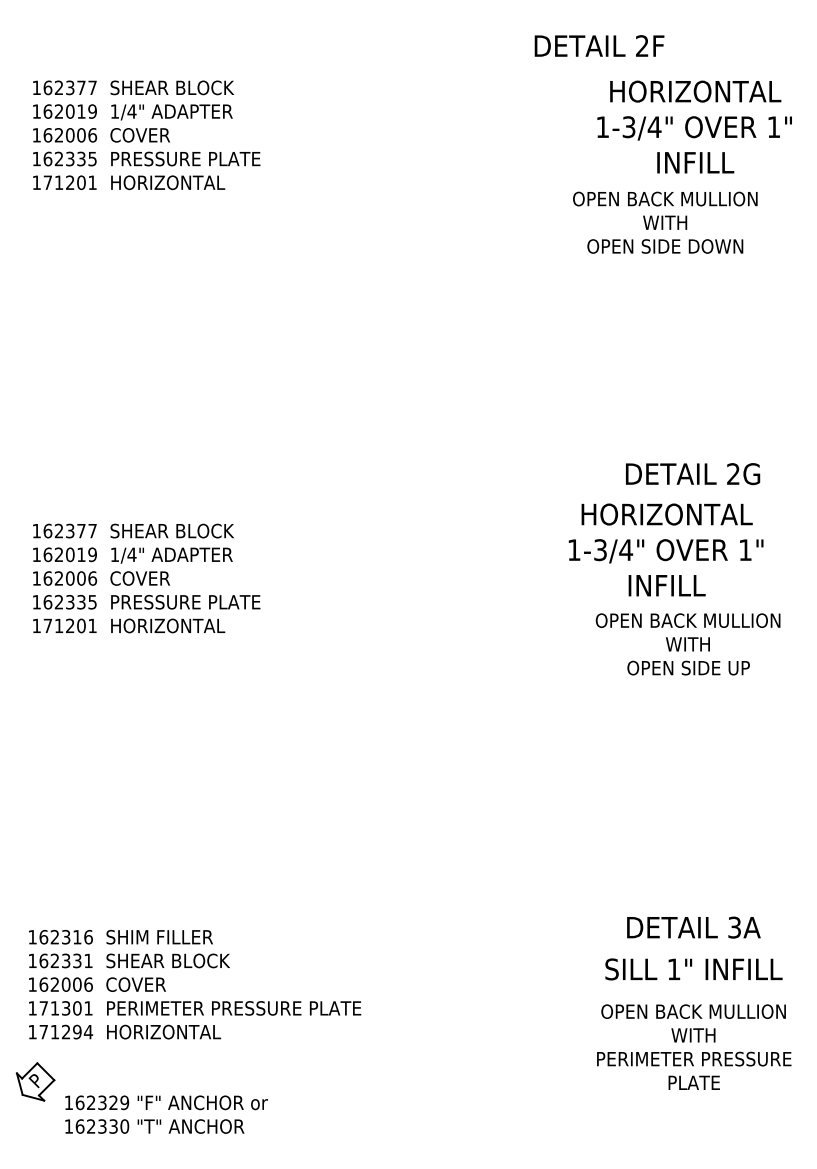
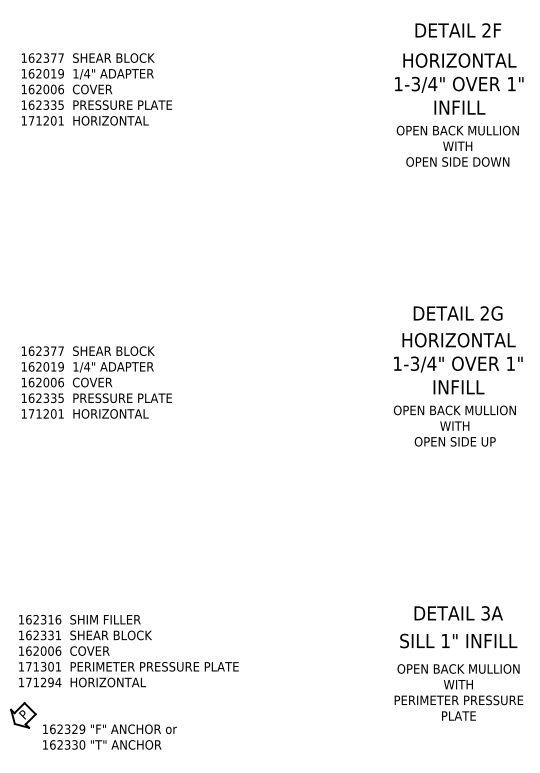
text: (599, 46) -> (458, 30), moved
text: (664, 221) -> (457, 145), moved
text: (666, 549) -> (458, 363), moved

